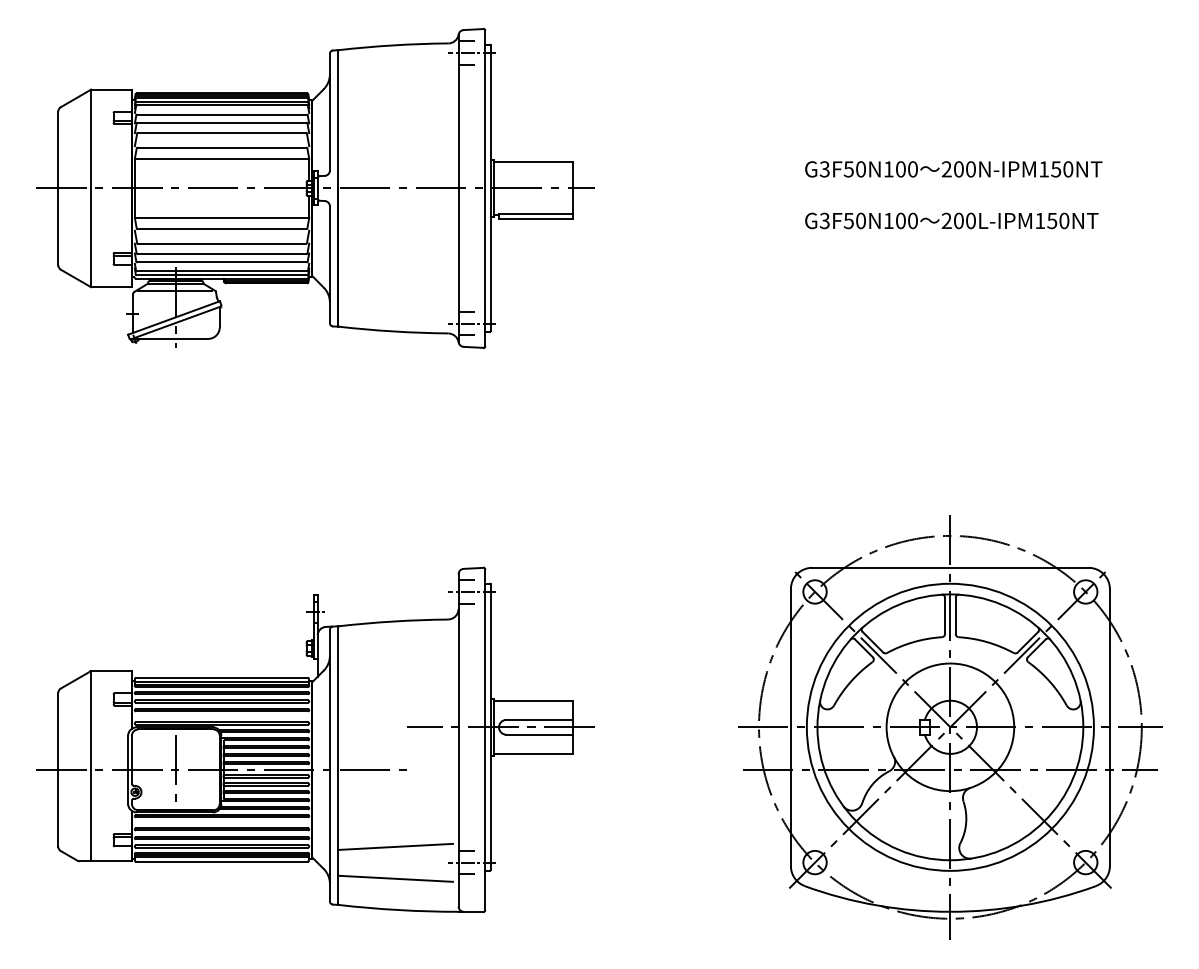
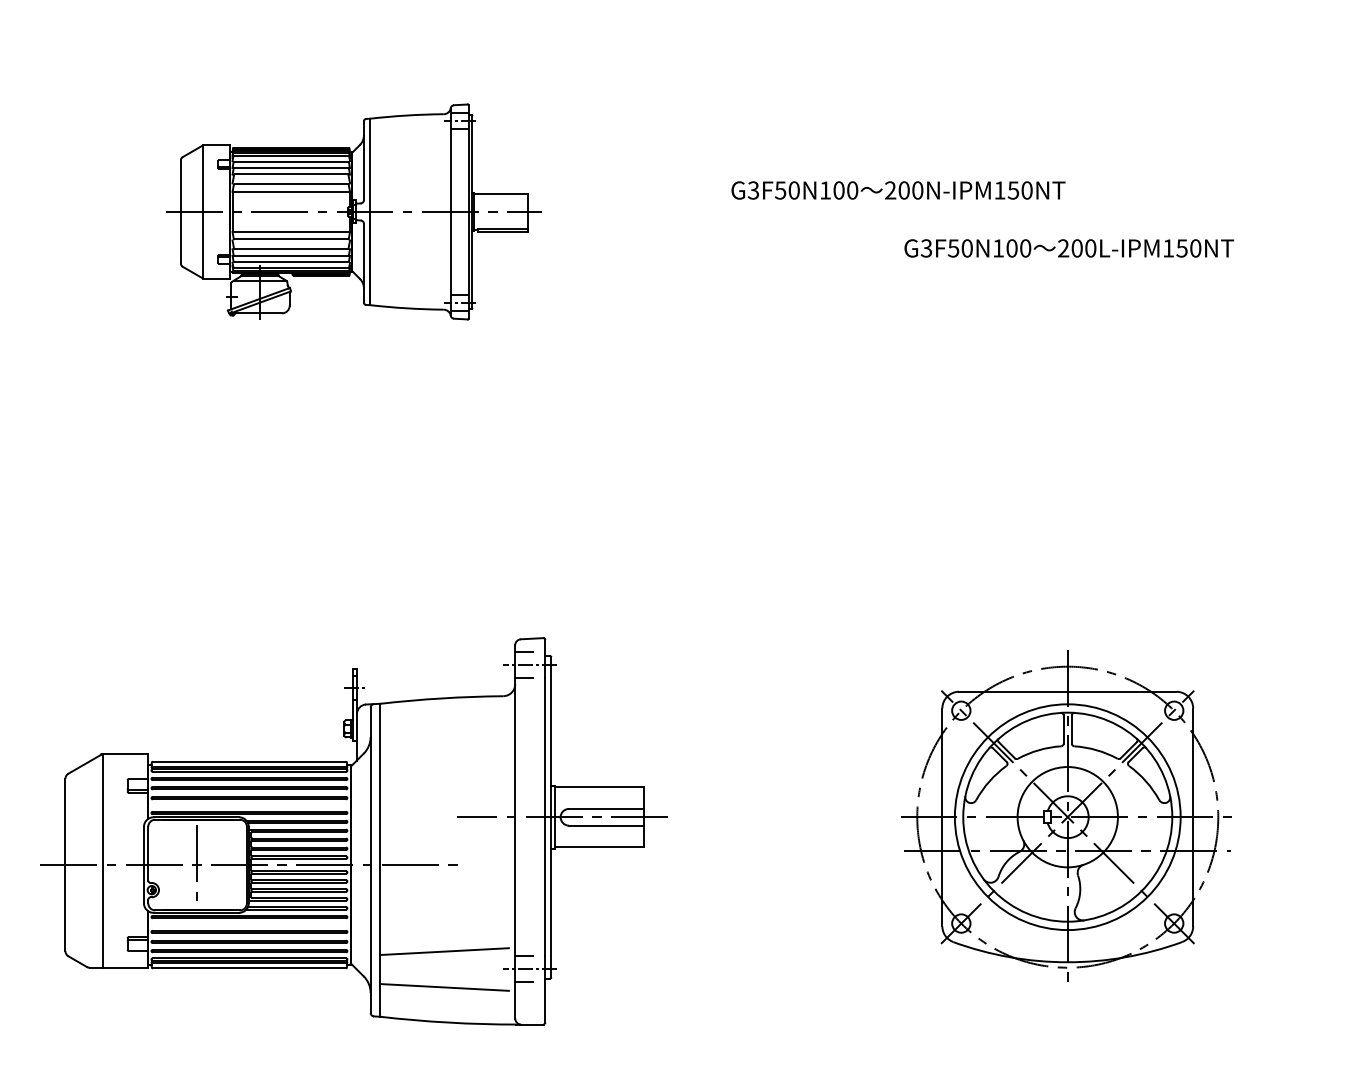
text: (953, 169) -> (898, 190), moved
part: (314, 188) -> (353, 211), size x0.6
part: (950, 726) -> (1067, 816), size x0.7

